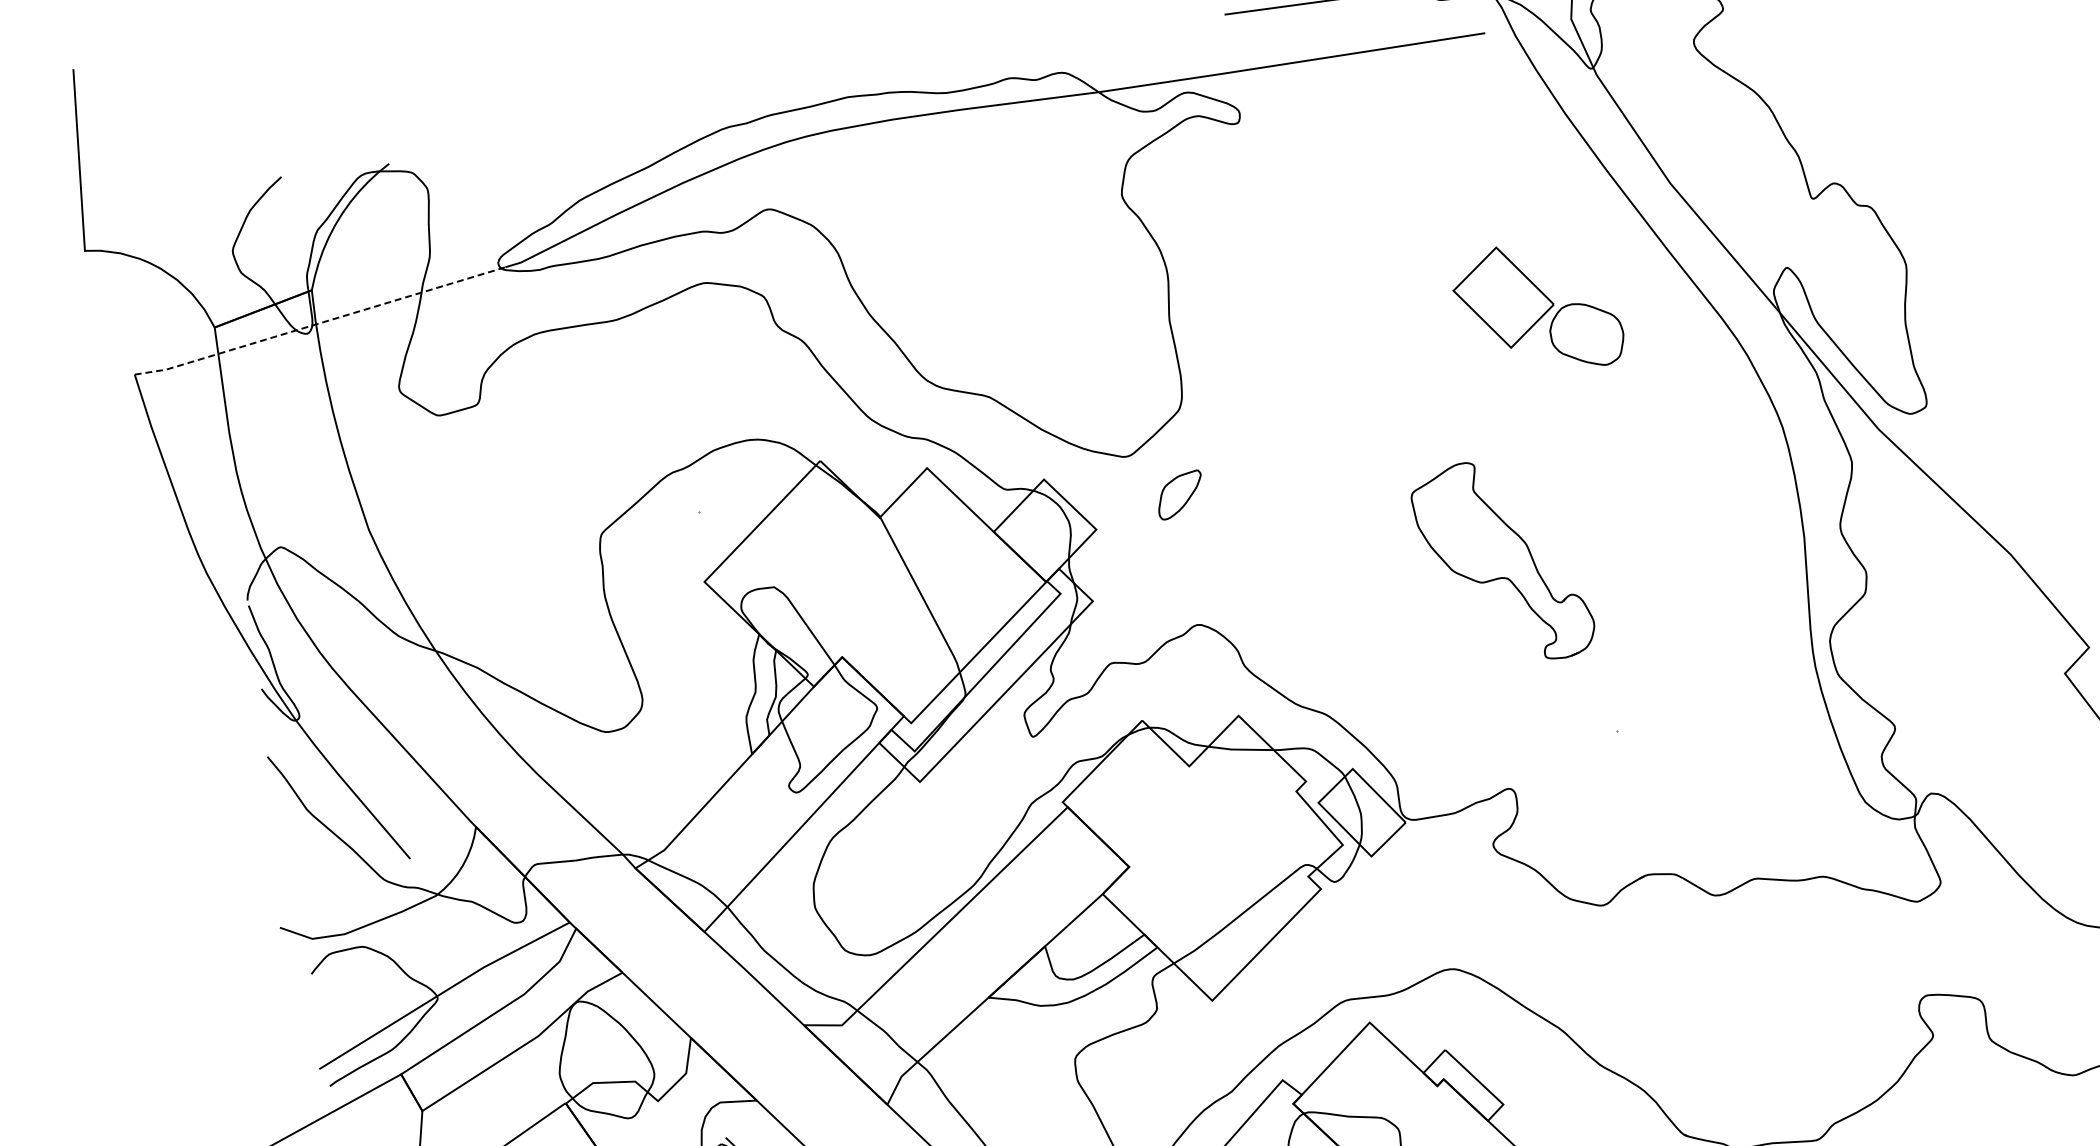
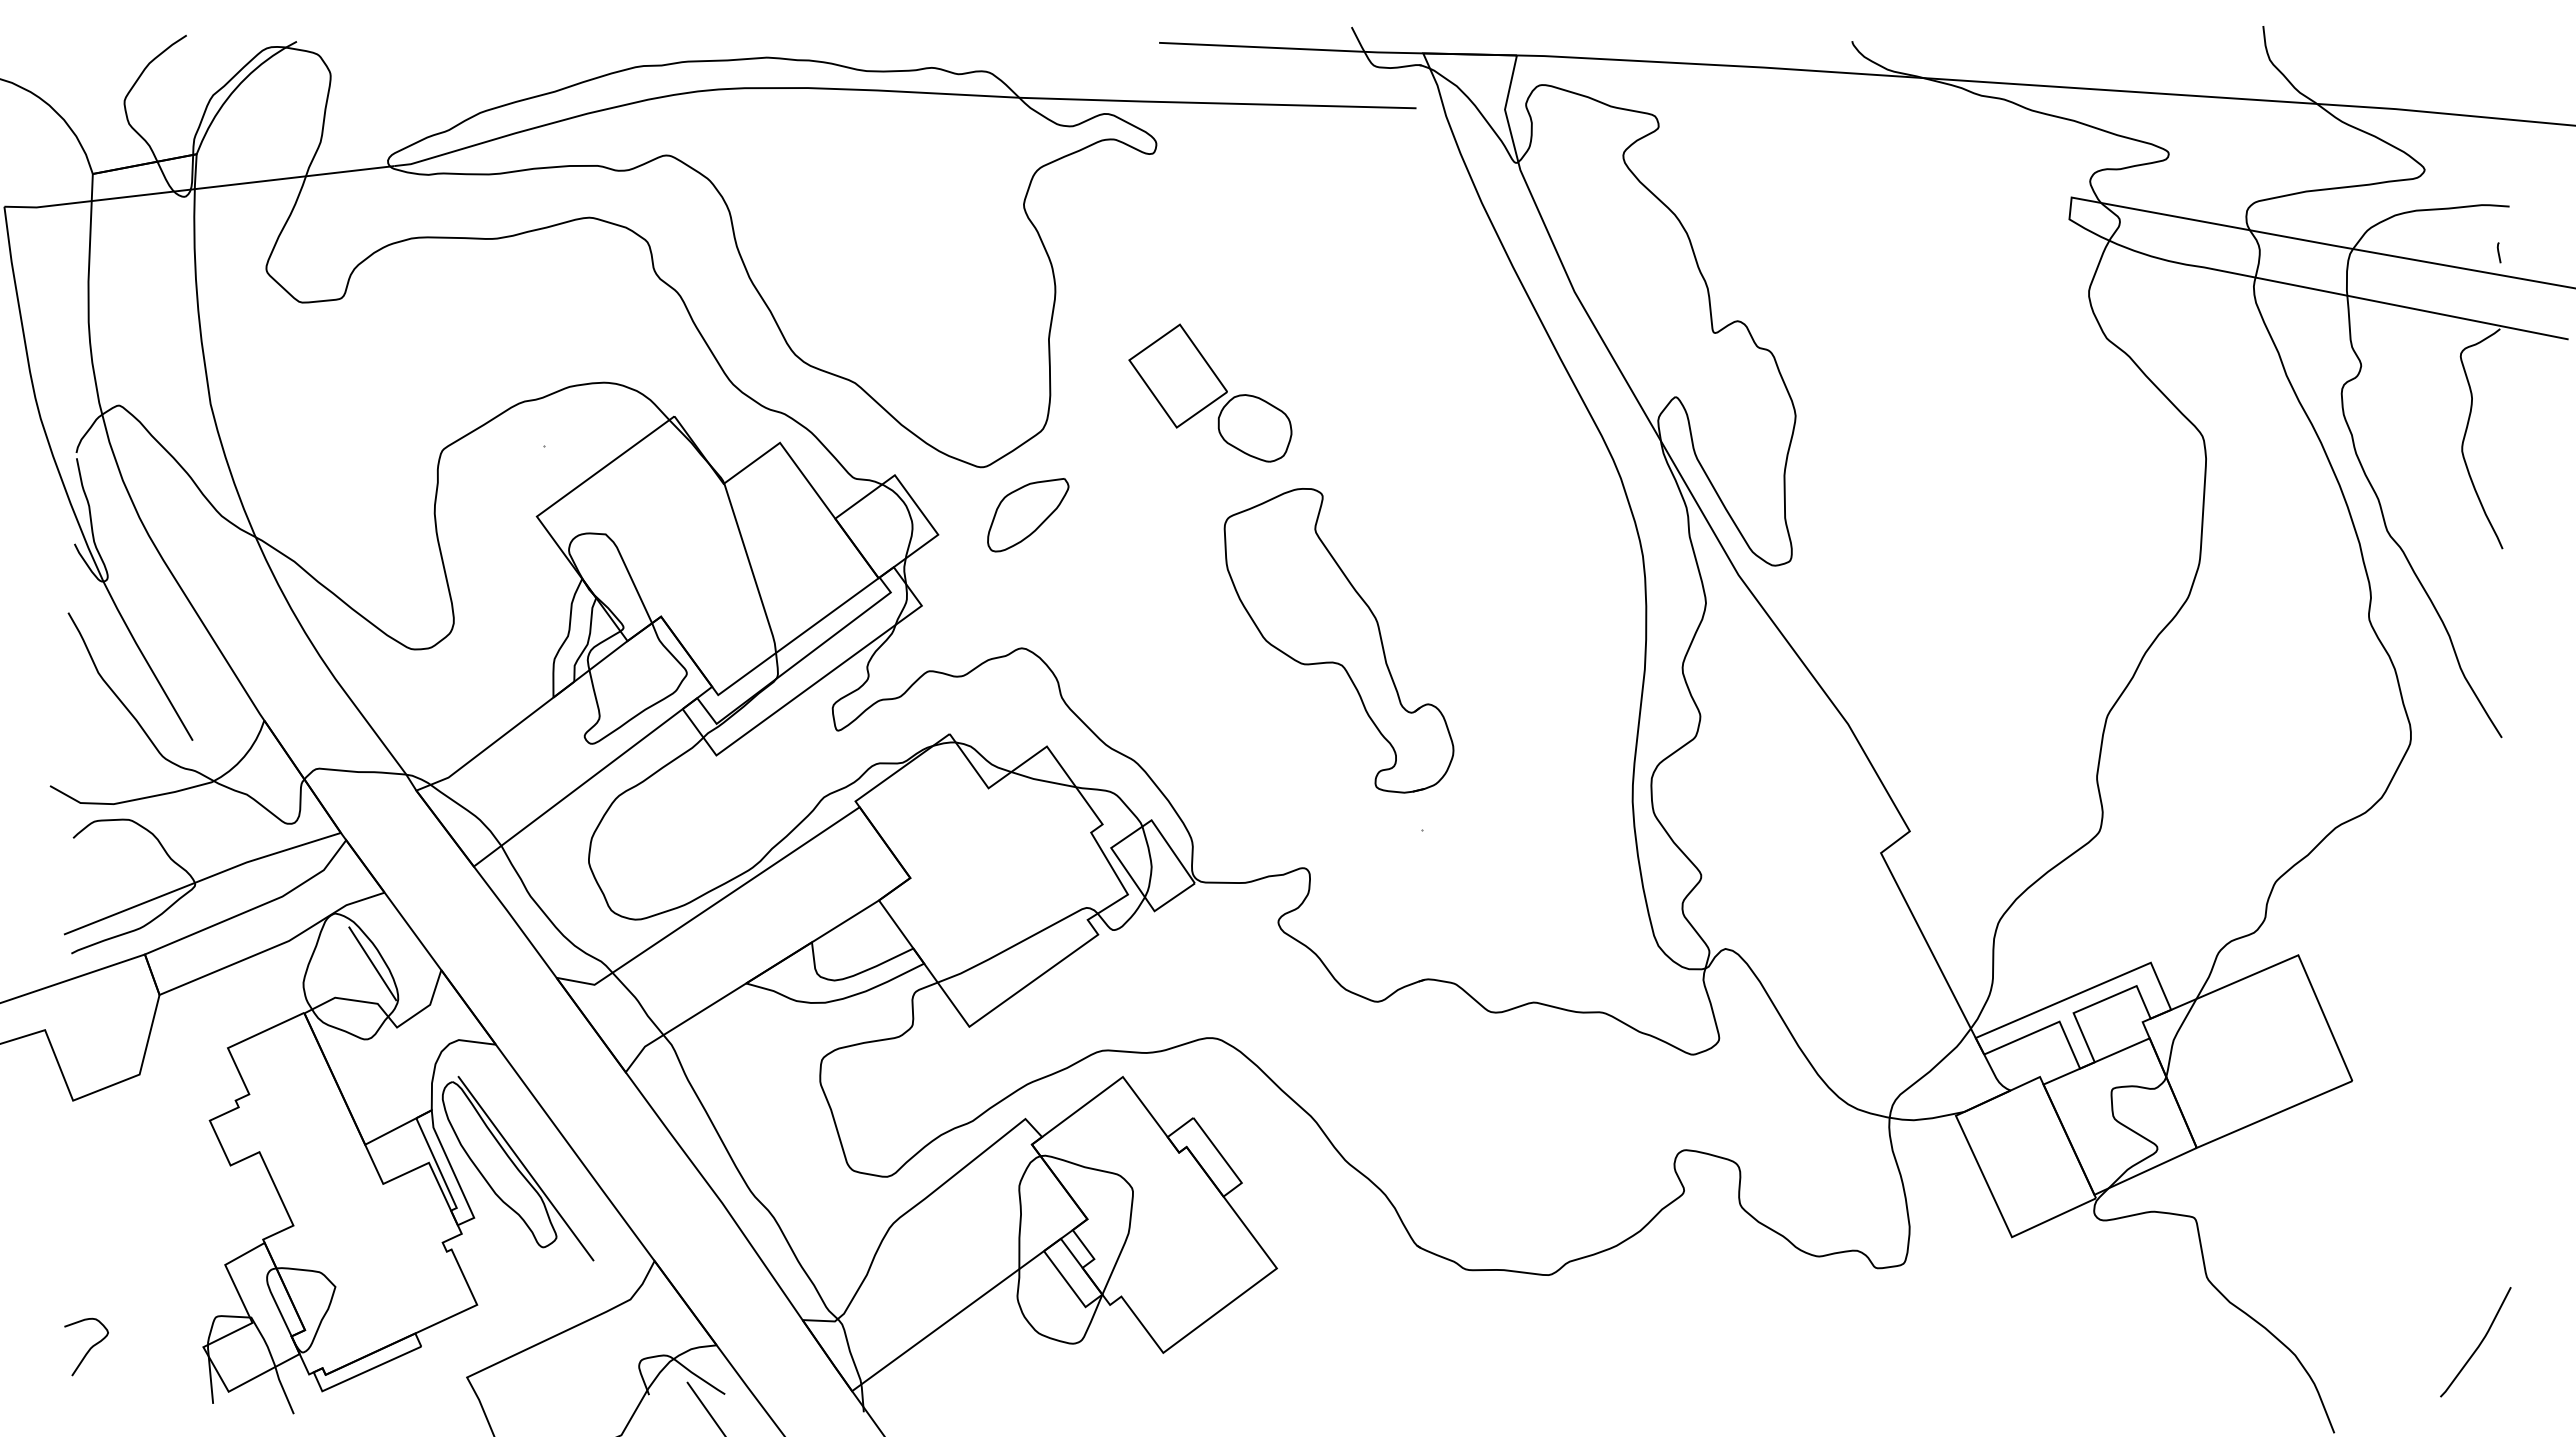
part: (1537, 307) -> (1210, 392), moved
line: (320, 322) -> (199, 188), dashed -> solid
part: (1180, 495) -> (1028, 515), size x1.67
part: (1502, 562) -> (1338, 640), size x1.43
line: (623, 1043) -> (372, 963), added

